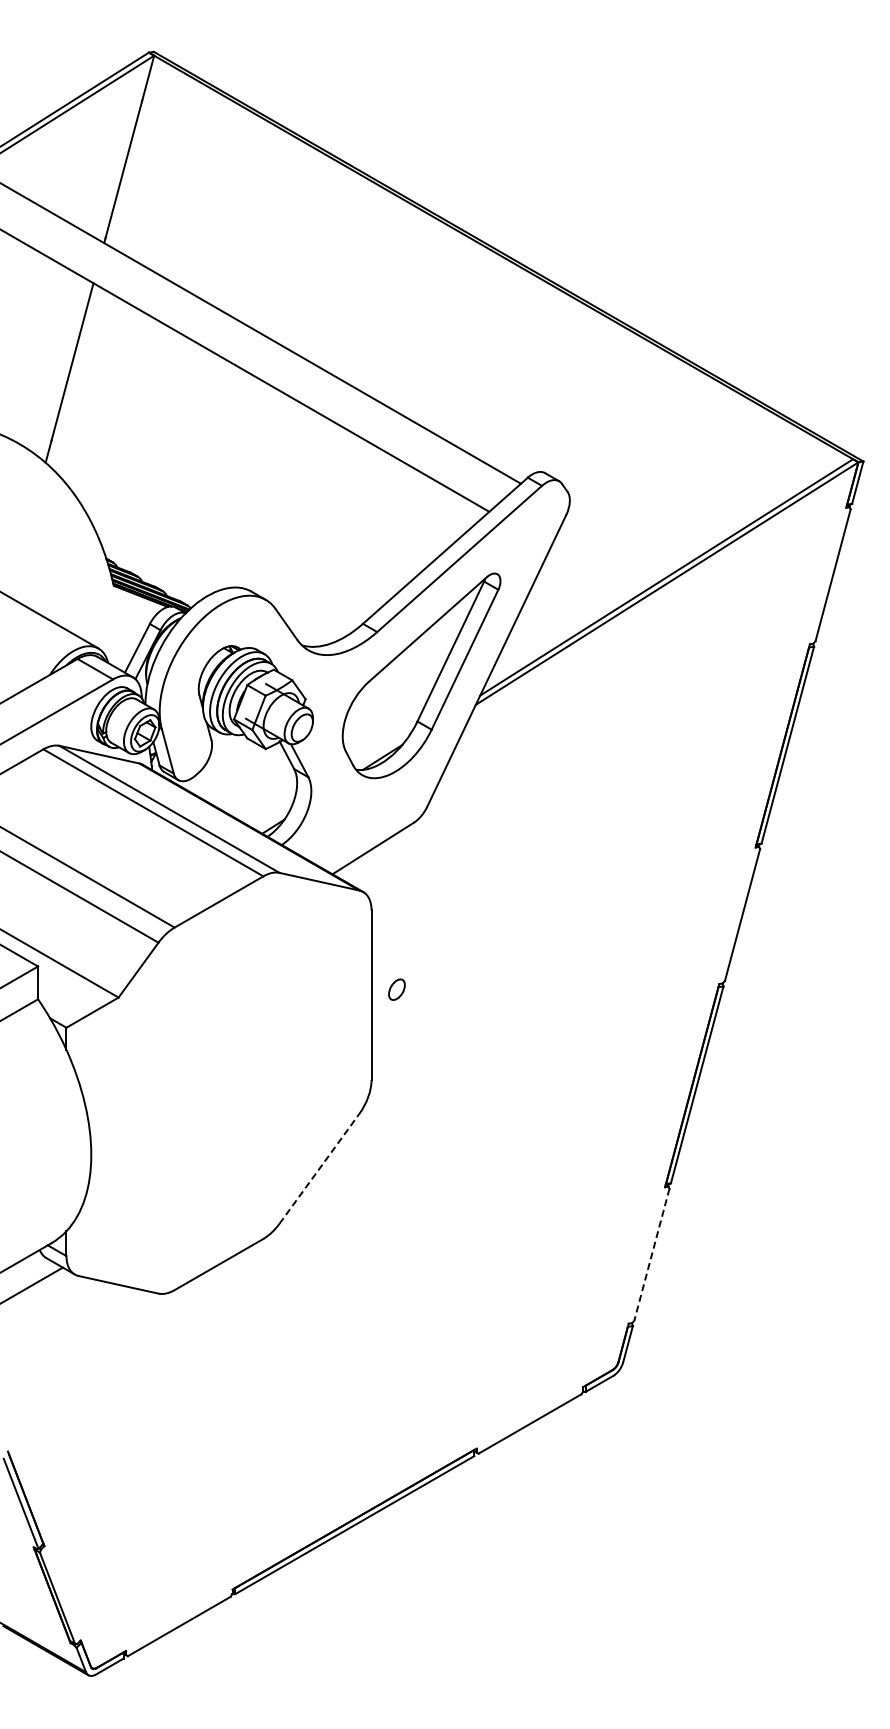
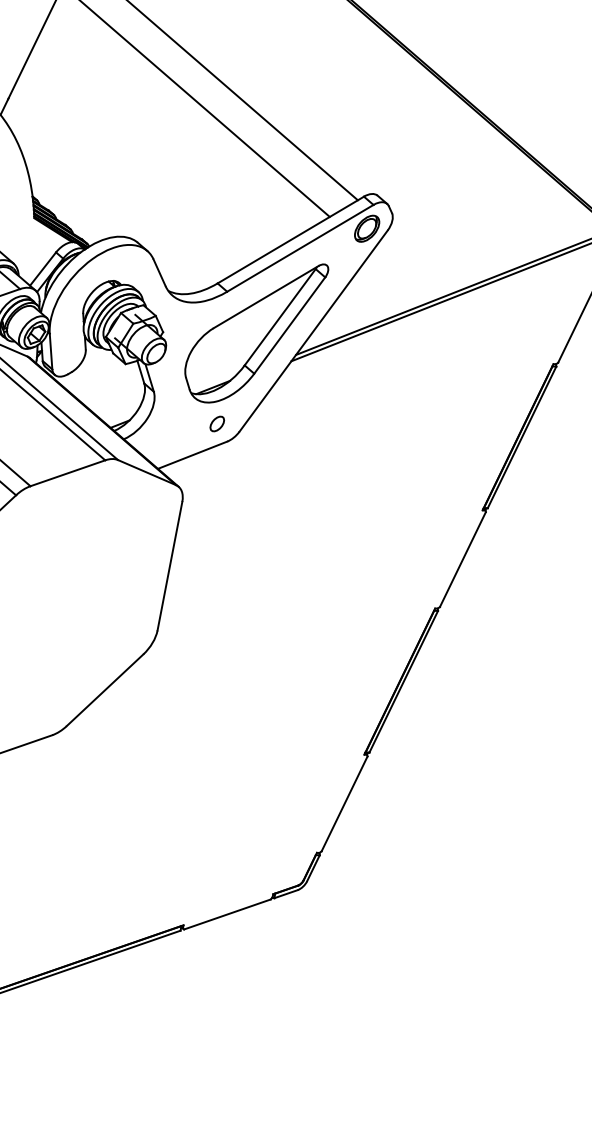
part: (539, 517) -> (367, 228), added
part: (396, 989) -> (216, 423), moved
line: (319, 1168) -> (105, 690), dashed -> solid
line: (651, 1255) -> (344, 804), dashed -> solid

